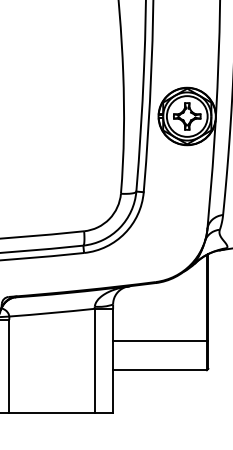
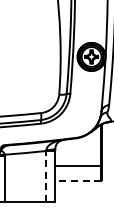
line: (95, 358) -> (46, 175), solid -> dashed
line: (160, 369) -> (78, 180), solid -> dashed

